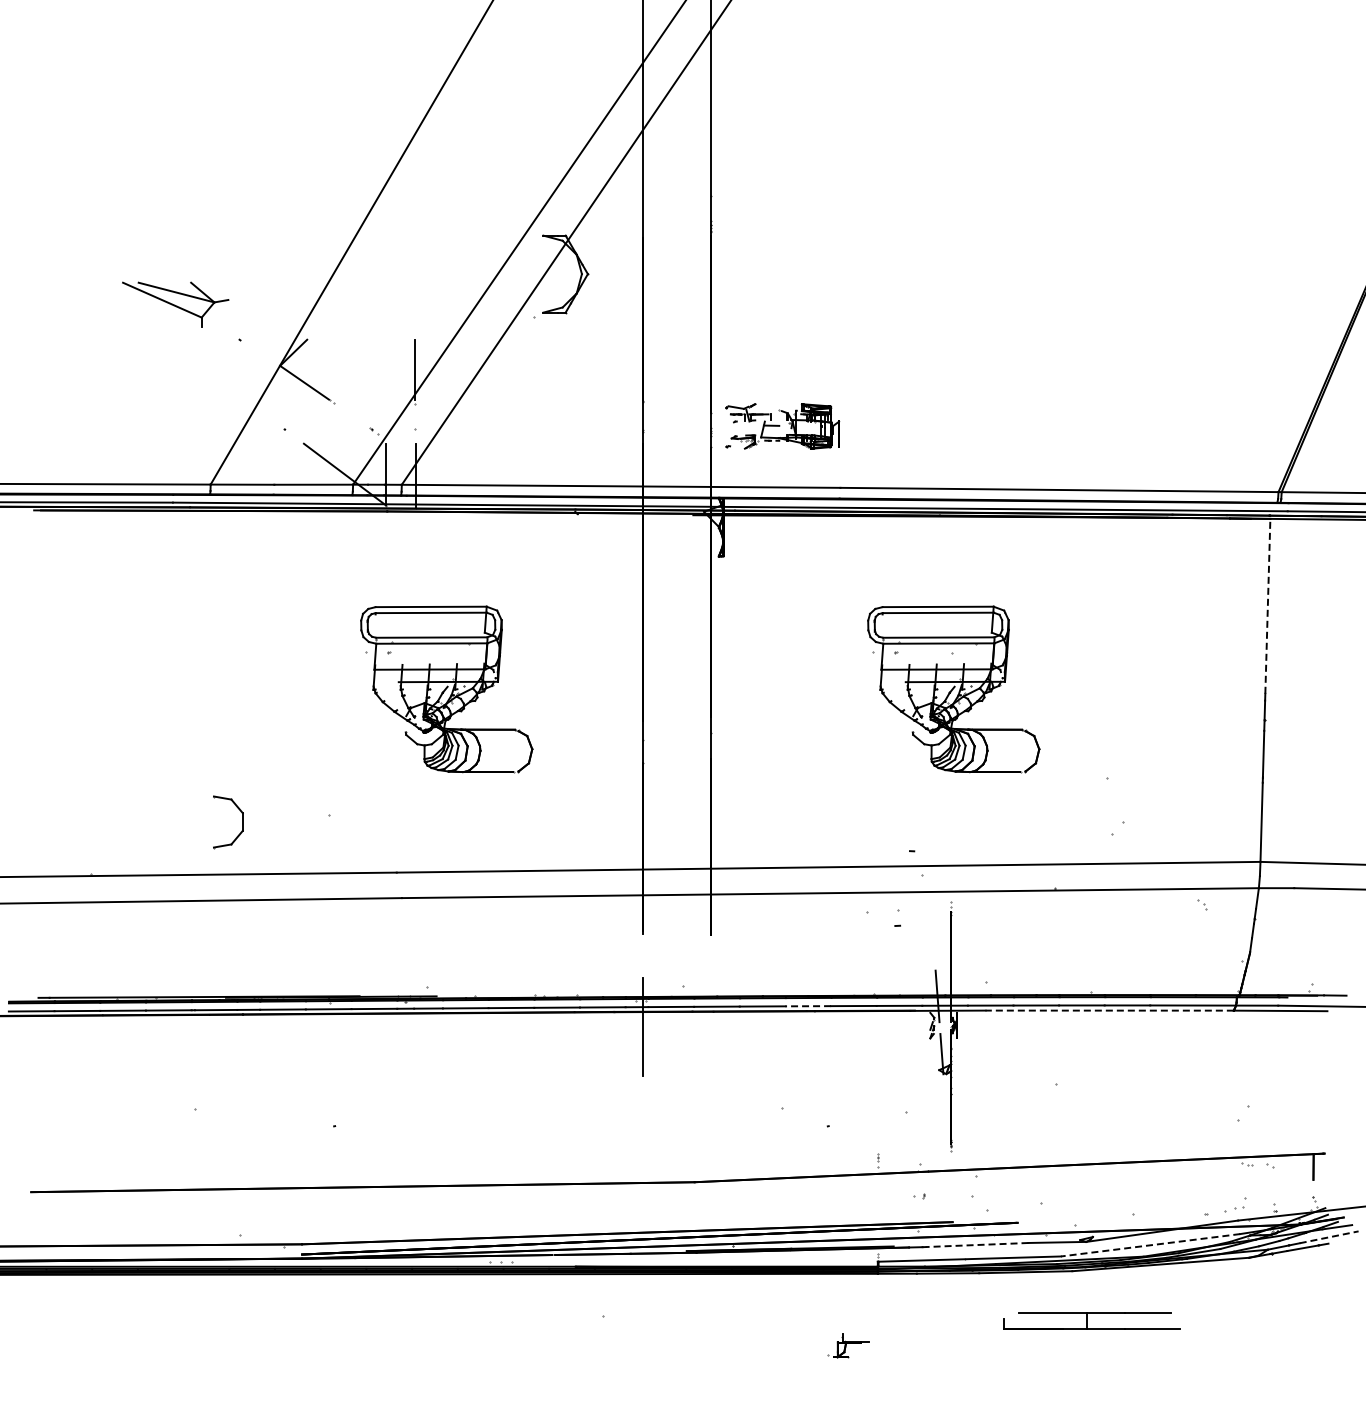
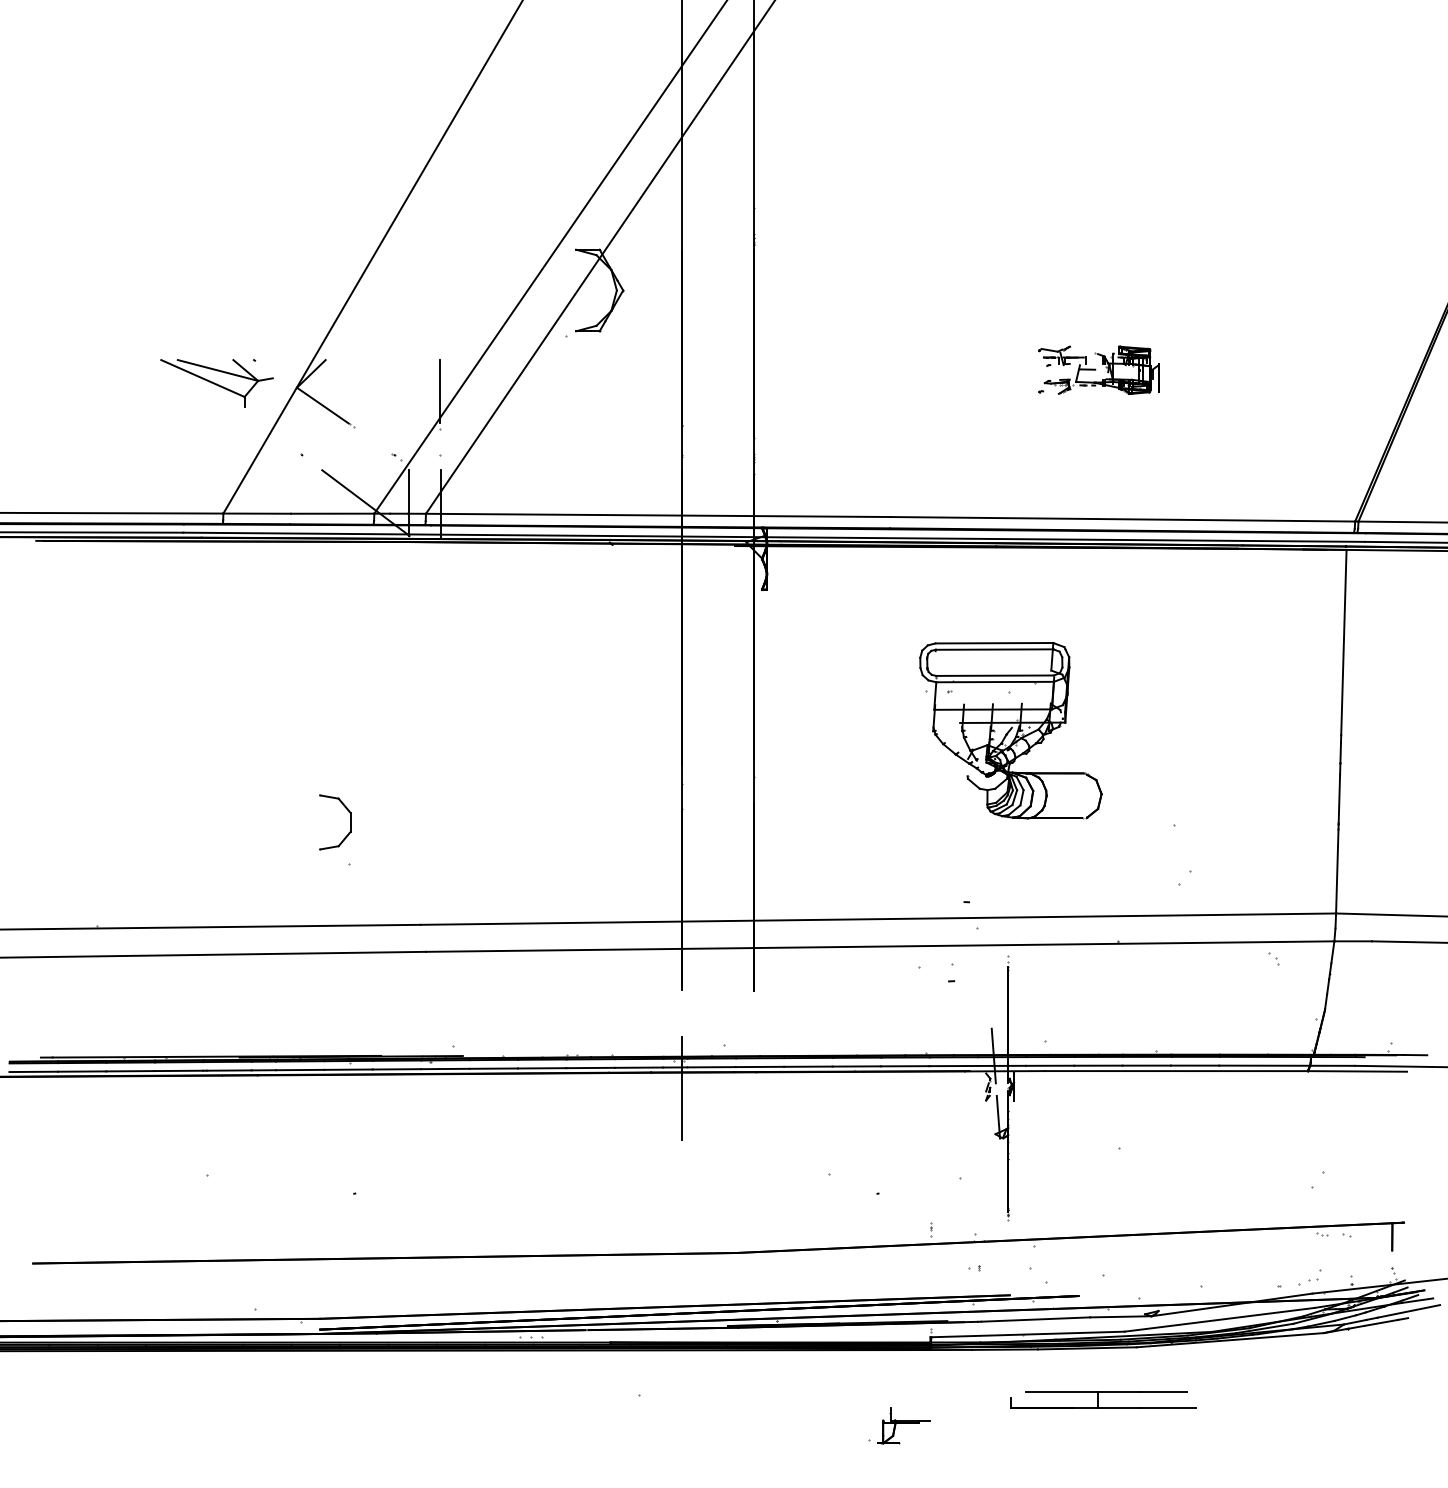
part: (175, 304) -> (216, 383), moved
part: (782, 426) -> (1098, 370), moved
line: (1267, 605) -> (1343, 641), dashed -> solid
part: (446, 689) -> (473, 730), removed
part: (242, 822) -> (350, 822), moved
line: (808, 1006) -> (857, 1066), dashed -> solid
line: (1109, 1010) -> (1176, 1070), dashed -> solid
line: (1329, 1237) -> (1409, 1311), dashed -> solid
line: (976, 1245) -> (1035, 1320), dashed -> solid
line: (1150, 1245) -> (1219, 1320), dashed -> solid
part: (1091, 1320) -> (1102, 1399), moved
part: (848, 1345) -> (899, 1426), size x1.43

